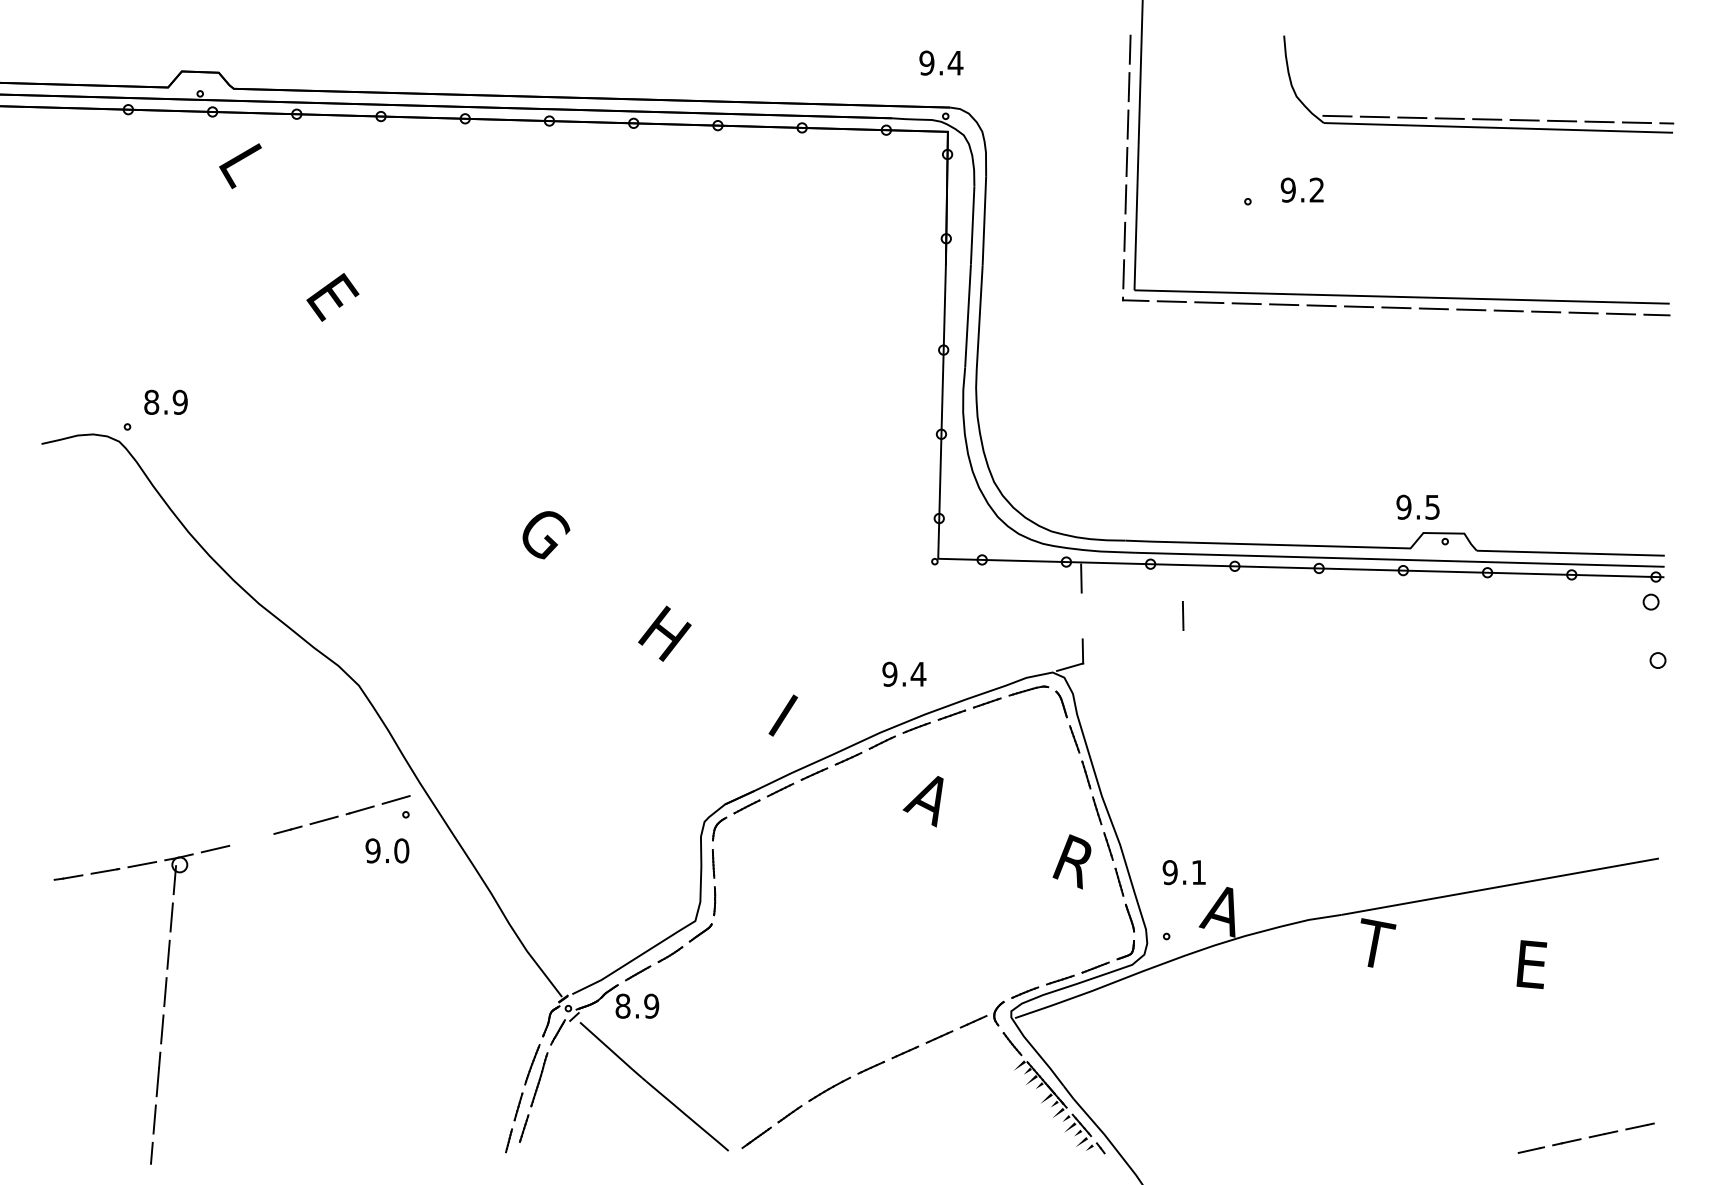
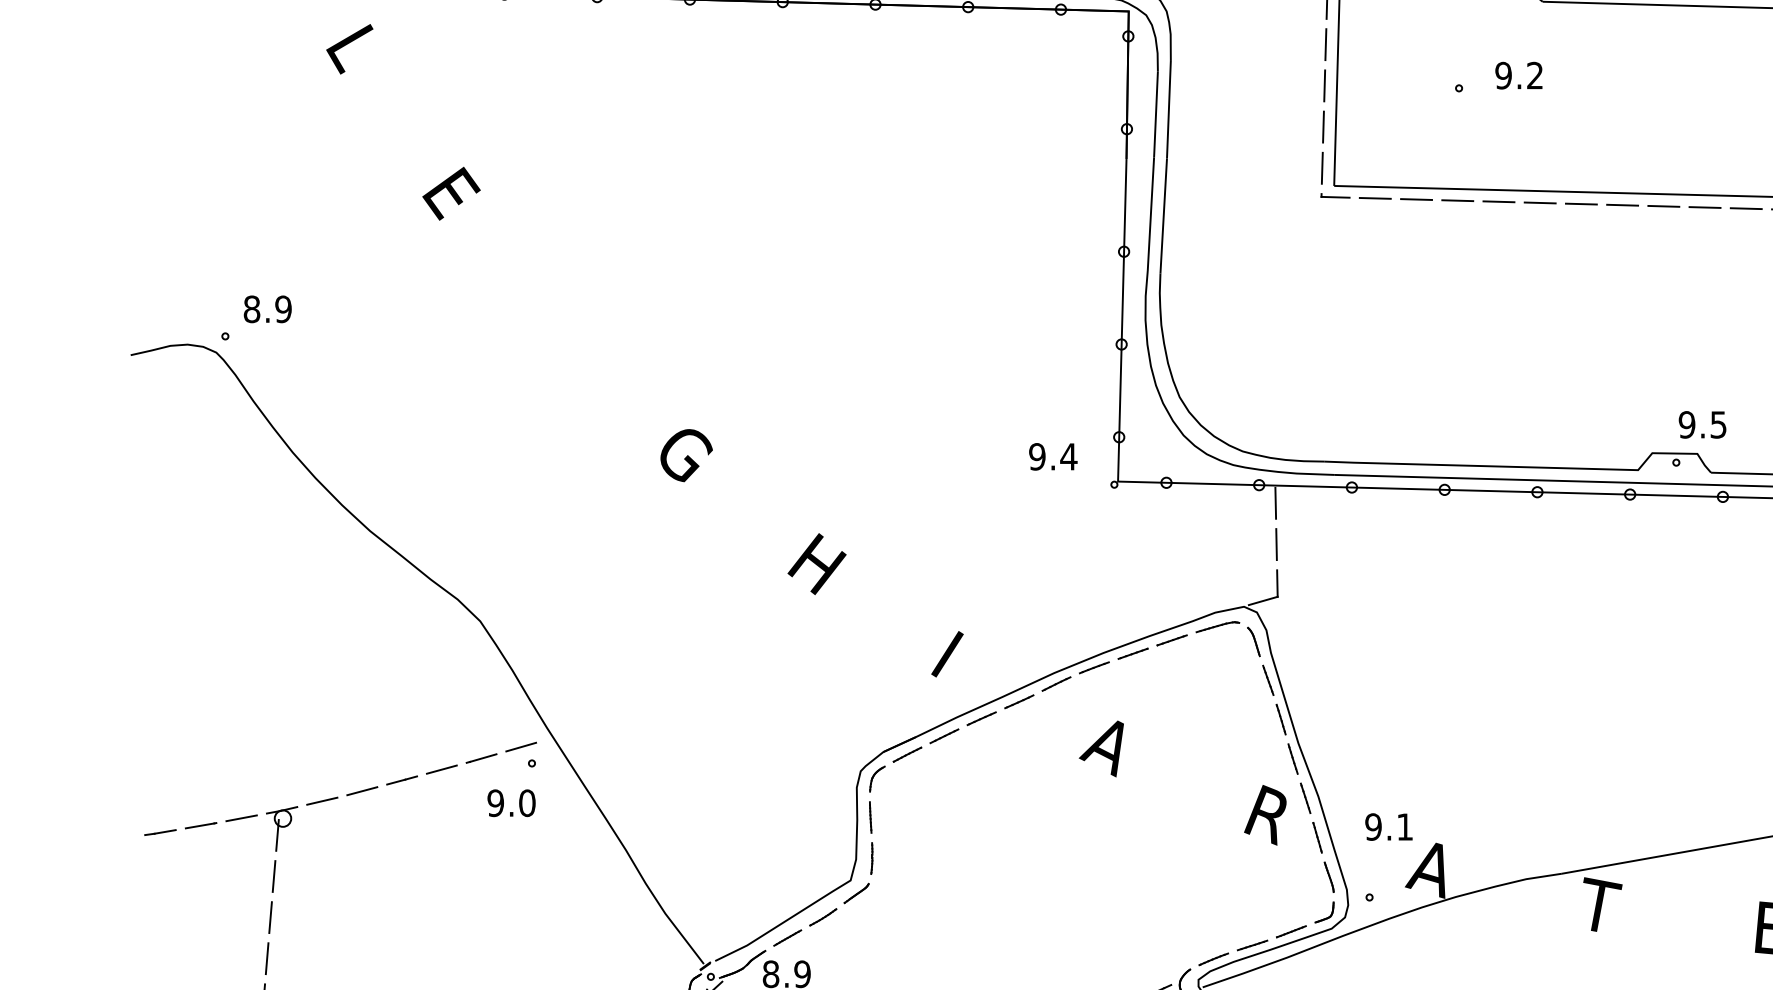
text: (1417, 506) -> (1701, 423), moved
line: (1183, 615) -> (1276, 544), moved
text: (904, 673) -> (1053, 455), moved
line: (251, 839) -> (361, 790), added

